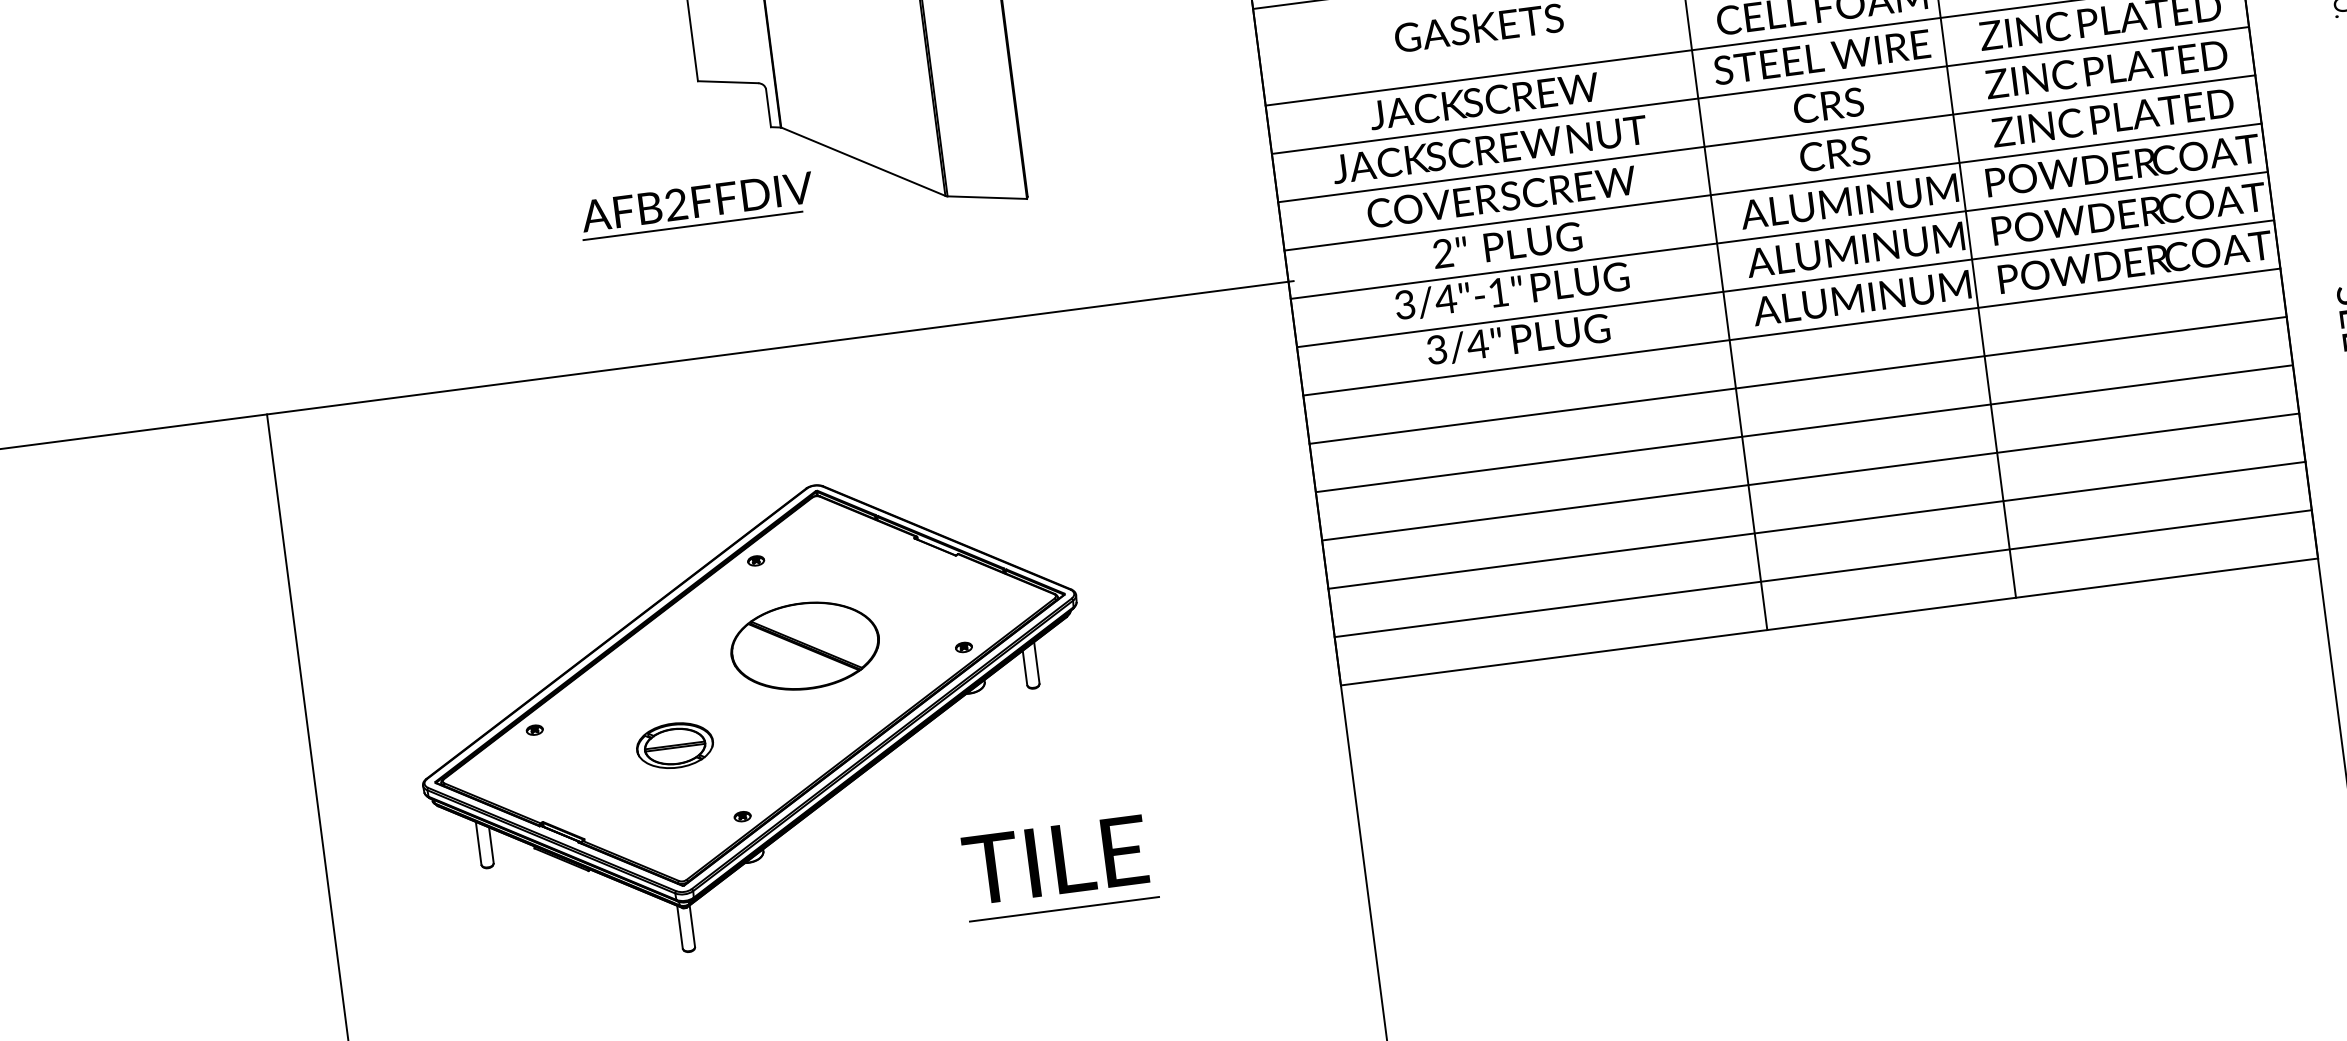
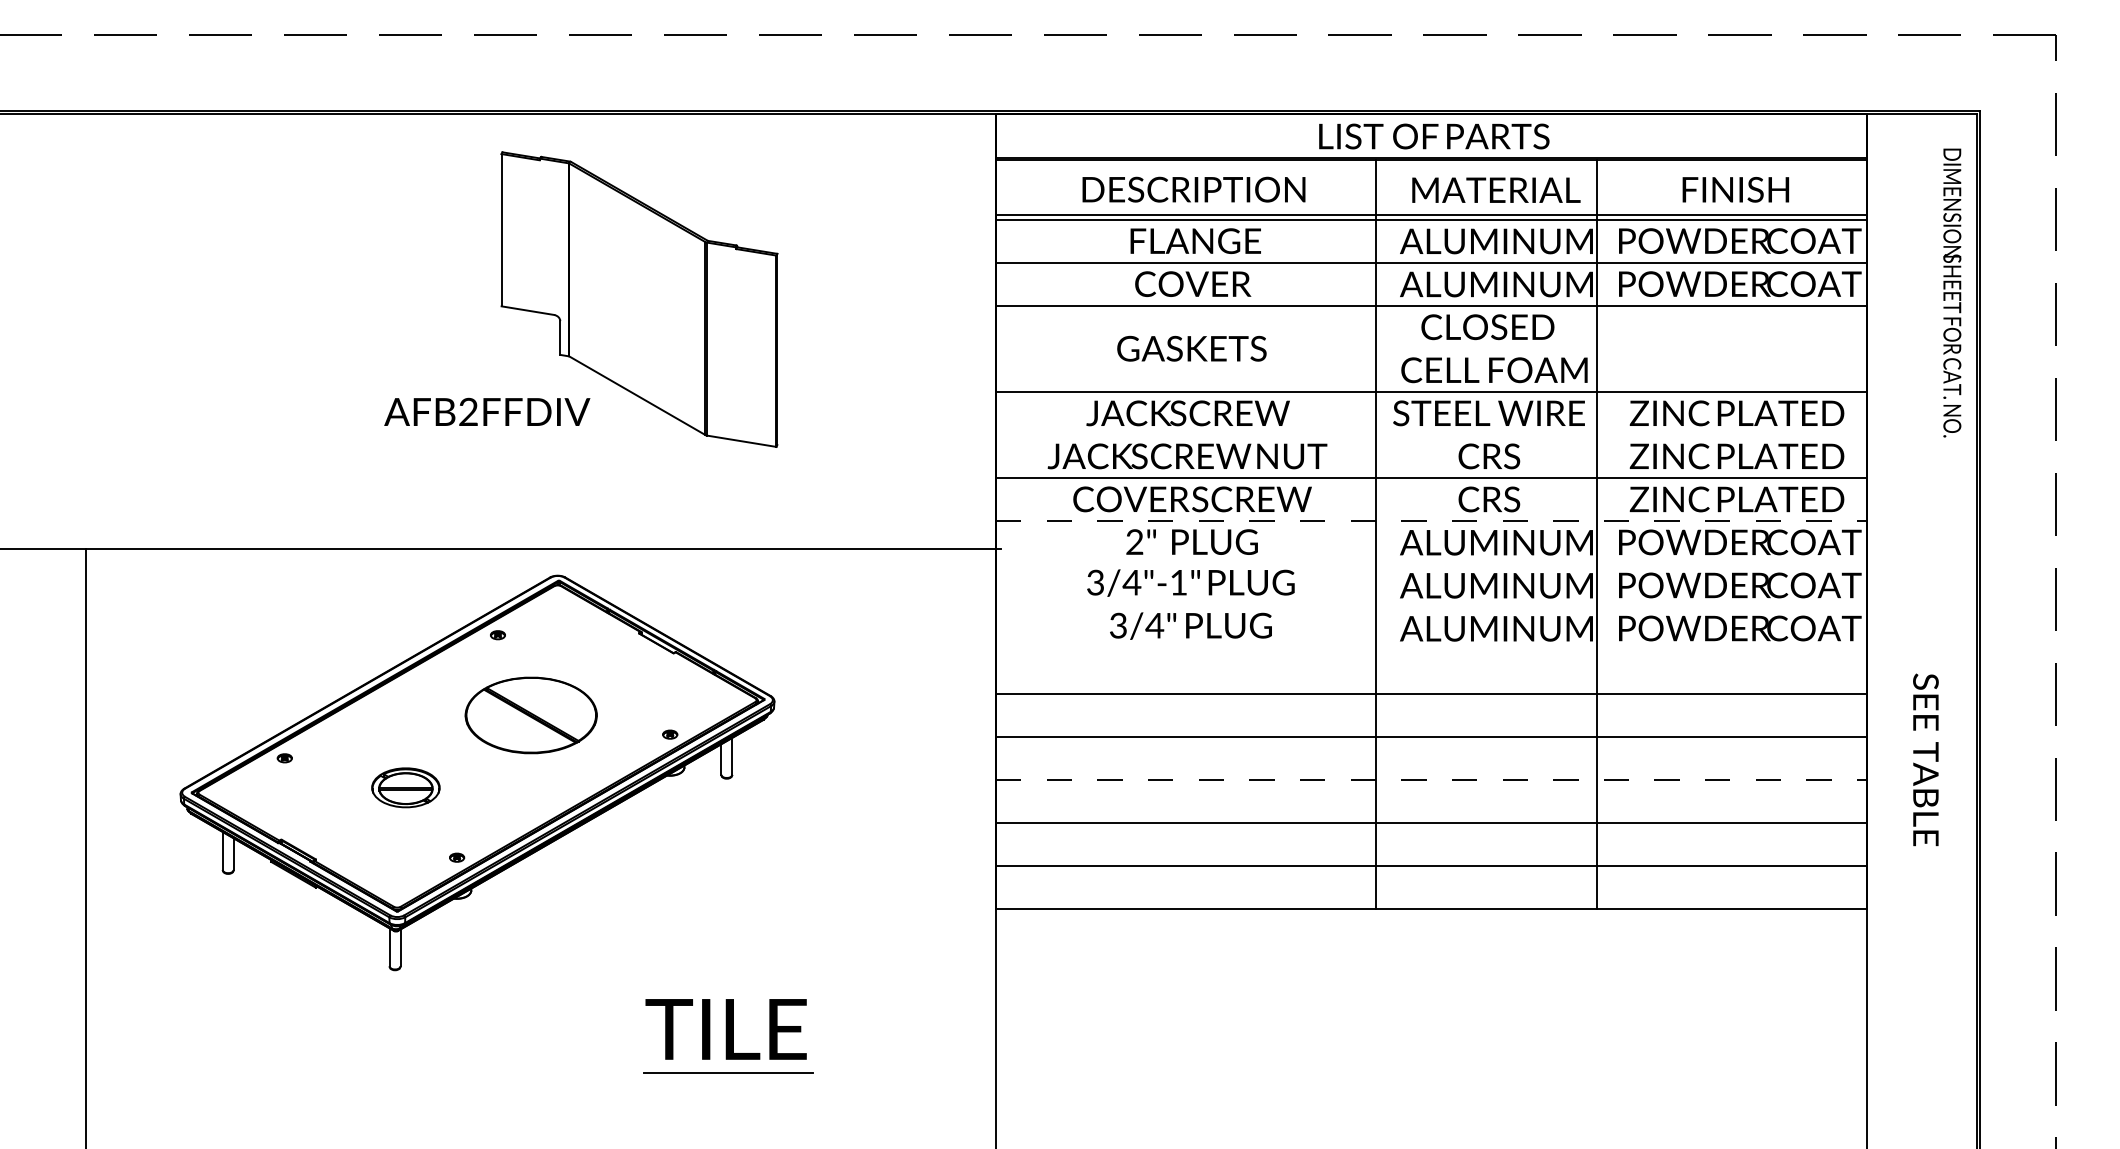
line: (1760, 90) -> (1431, 435), removed
line: (1773, 187) -> (1431, 521), solid -> dashed
line: (692, 225) -> (480, 432), removed
line: (1779, 235) -> (1431, 564), removed
line: (1785, 283) -> (1431, 607), removed
line: (1792, 331) -> (1431, 650), removed
line: (1810, 476) -> (1431, 779), solid -> dashed
part: (753, 718) -> (477, 772), moved

